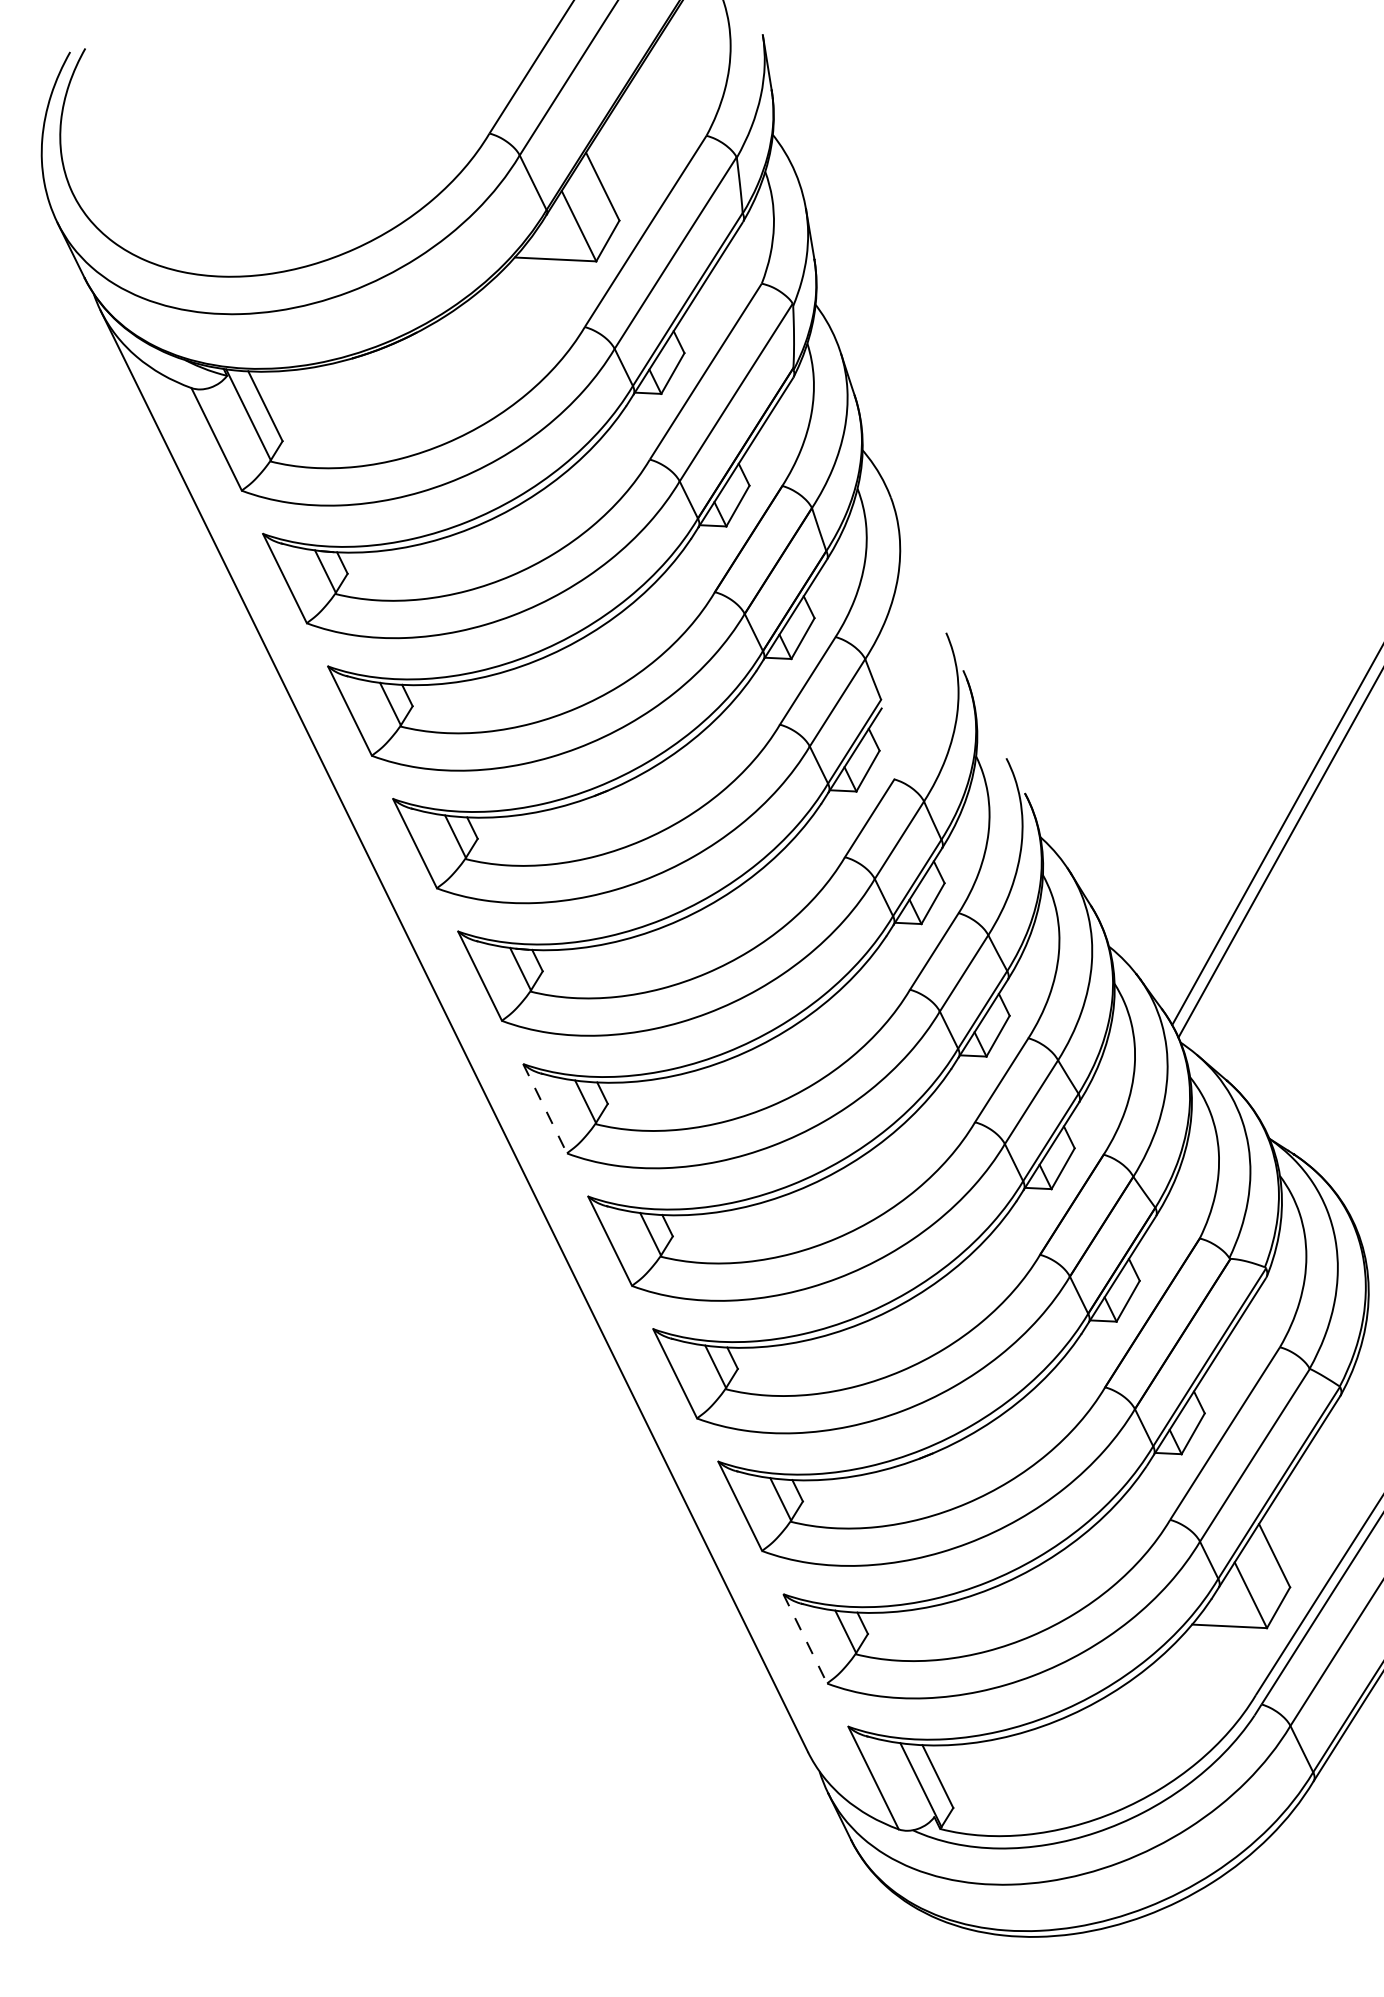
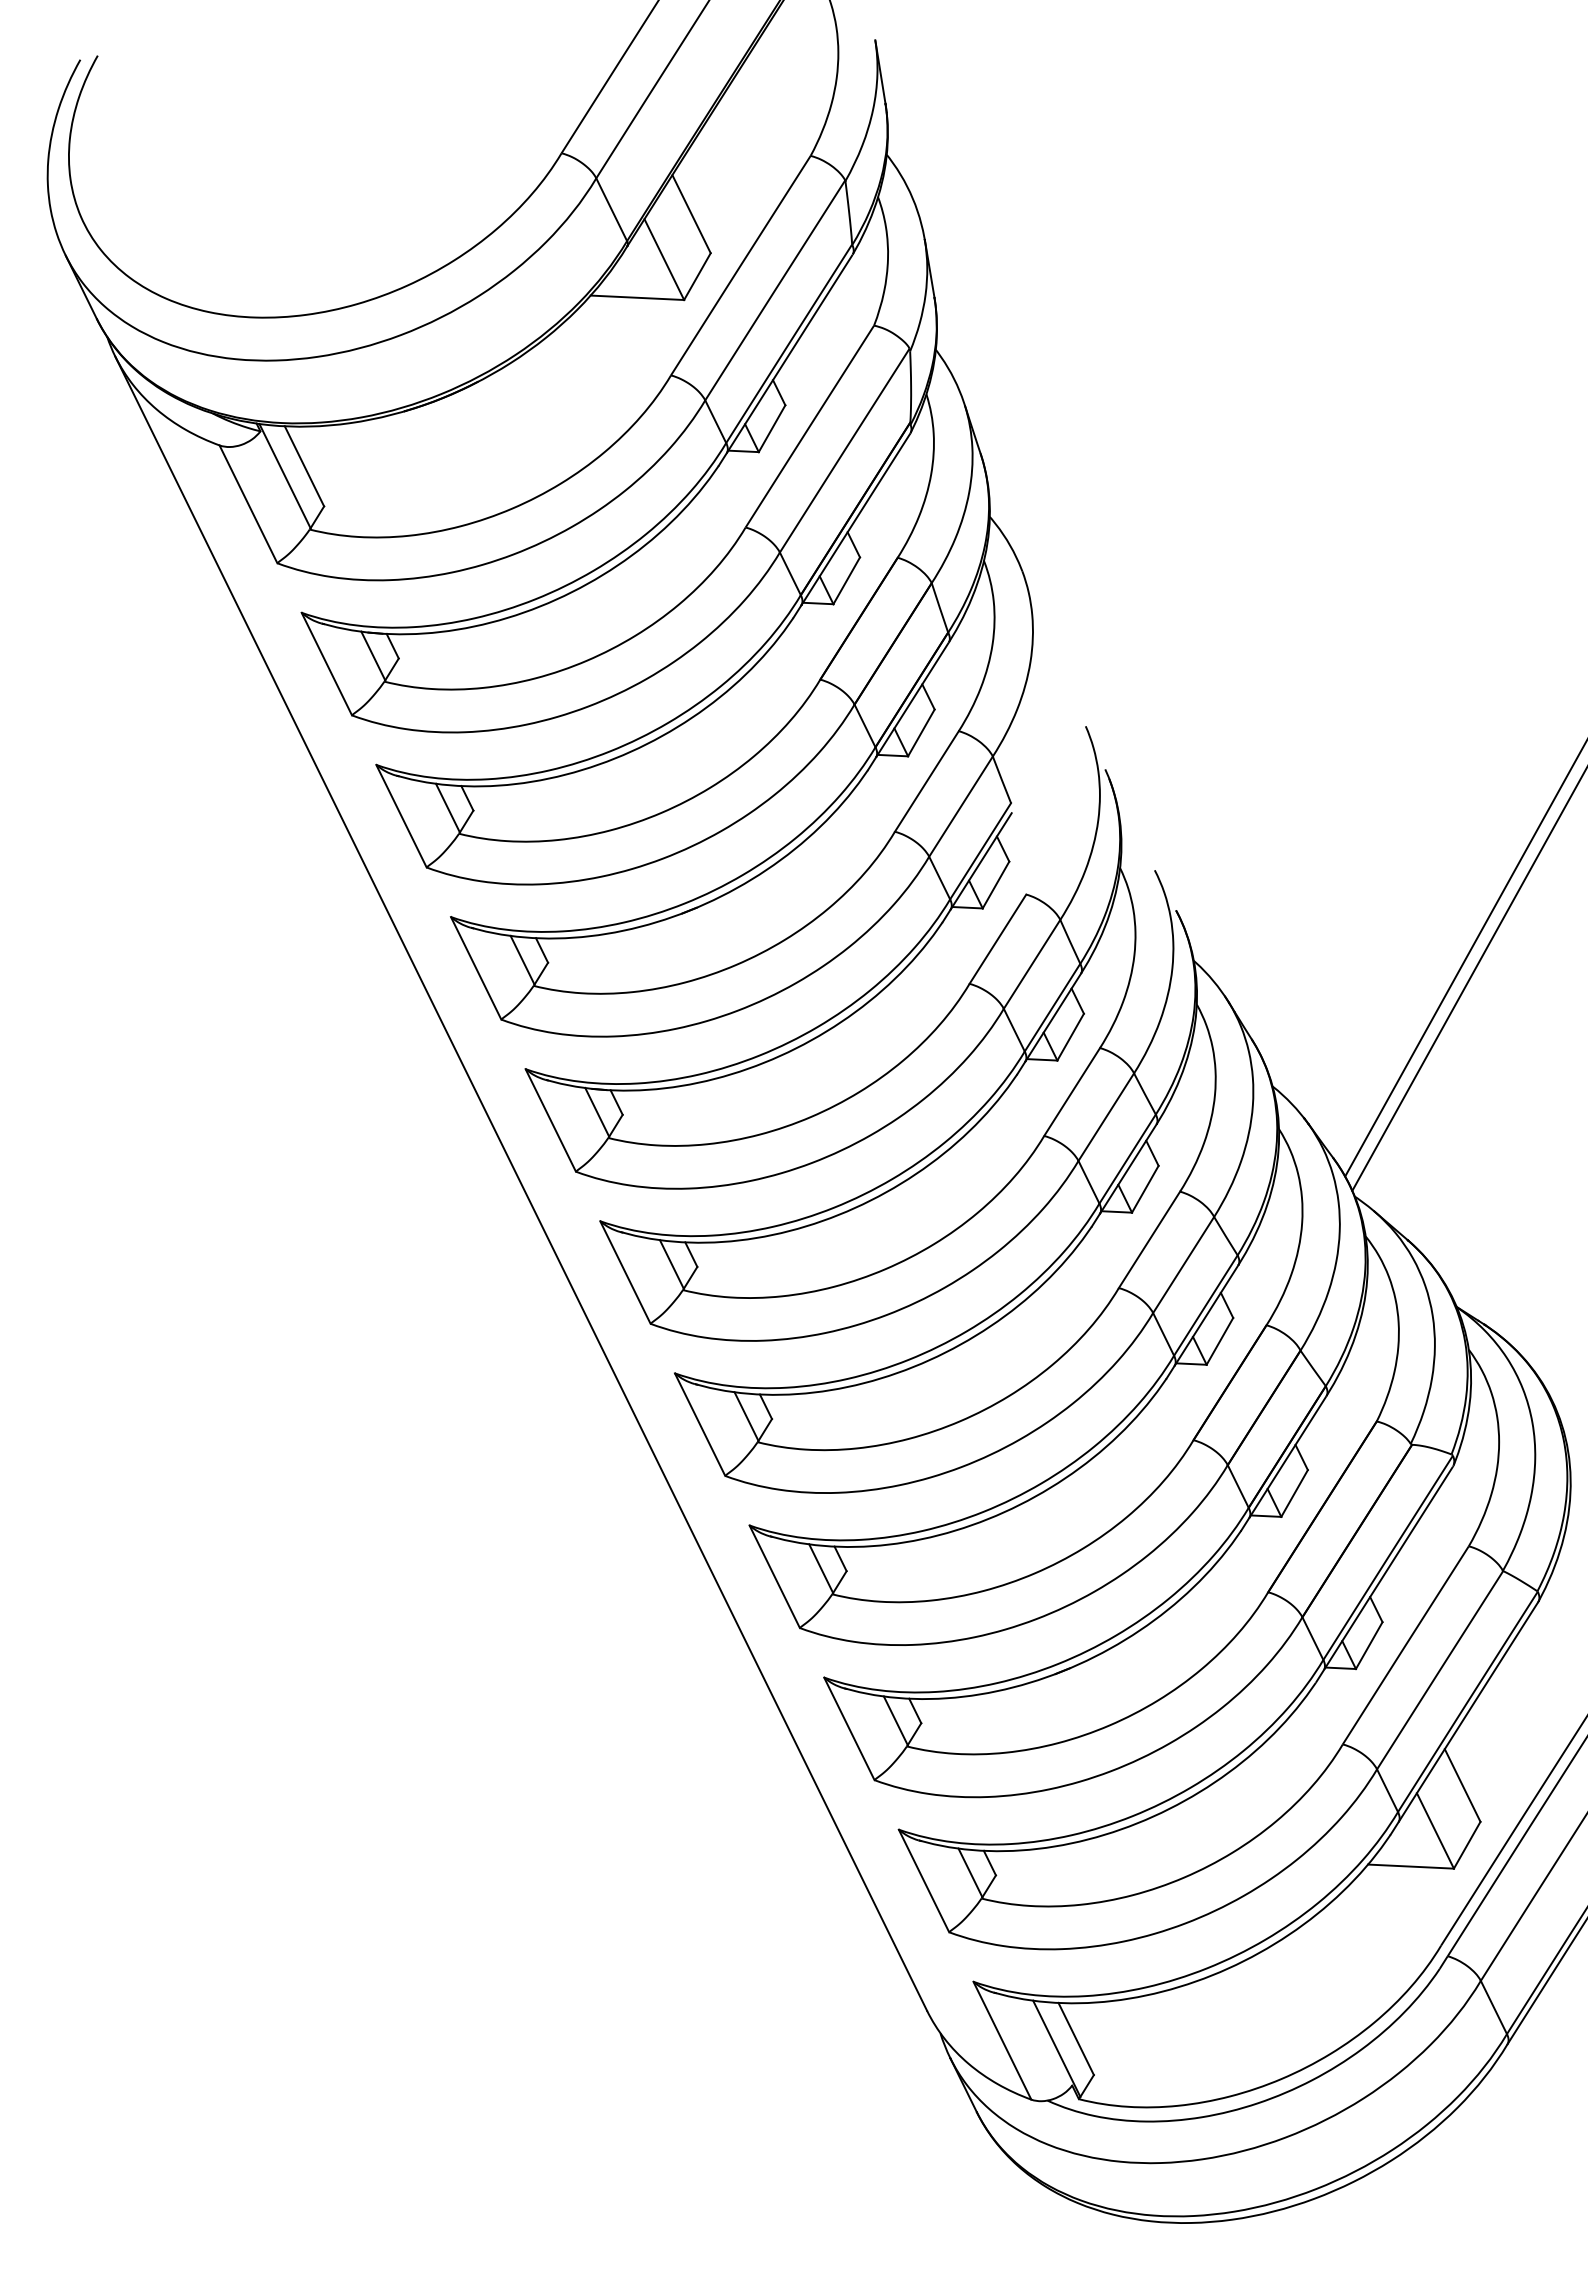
line: (545, 1108) -> (625, 1272), dashed -> solid
line: (805, 1639) -> (924, 1881), dashed -> solid

